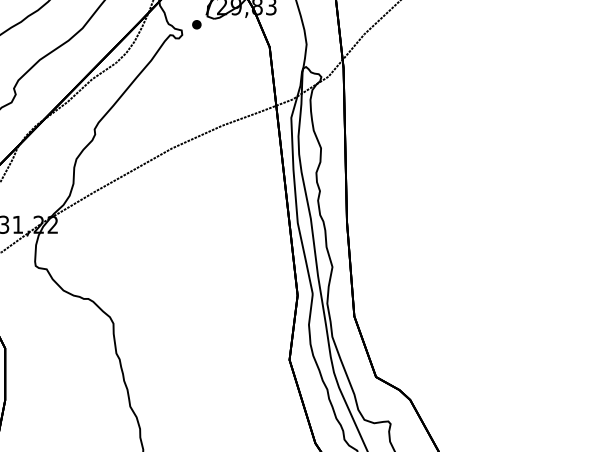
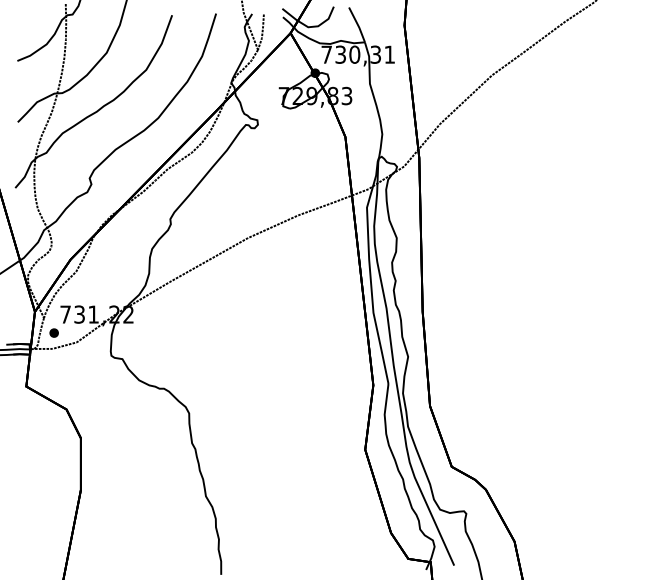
part: (196, 24) -> (272, 114), removed

